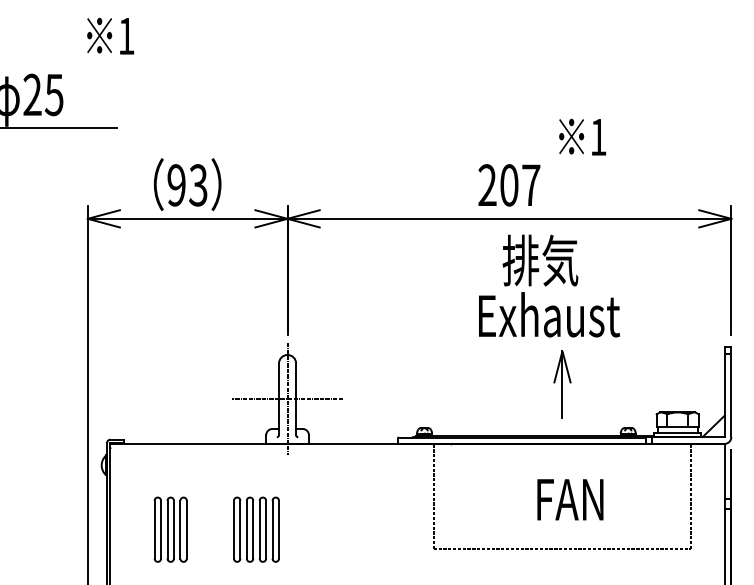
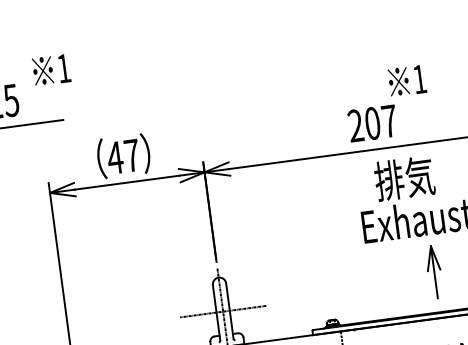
text: (110, 35) -> (51, 69), moved
text: (582, 136) -> (407, 80), moved
text: (186, 185) -> (122, 156), 93 -> 47

